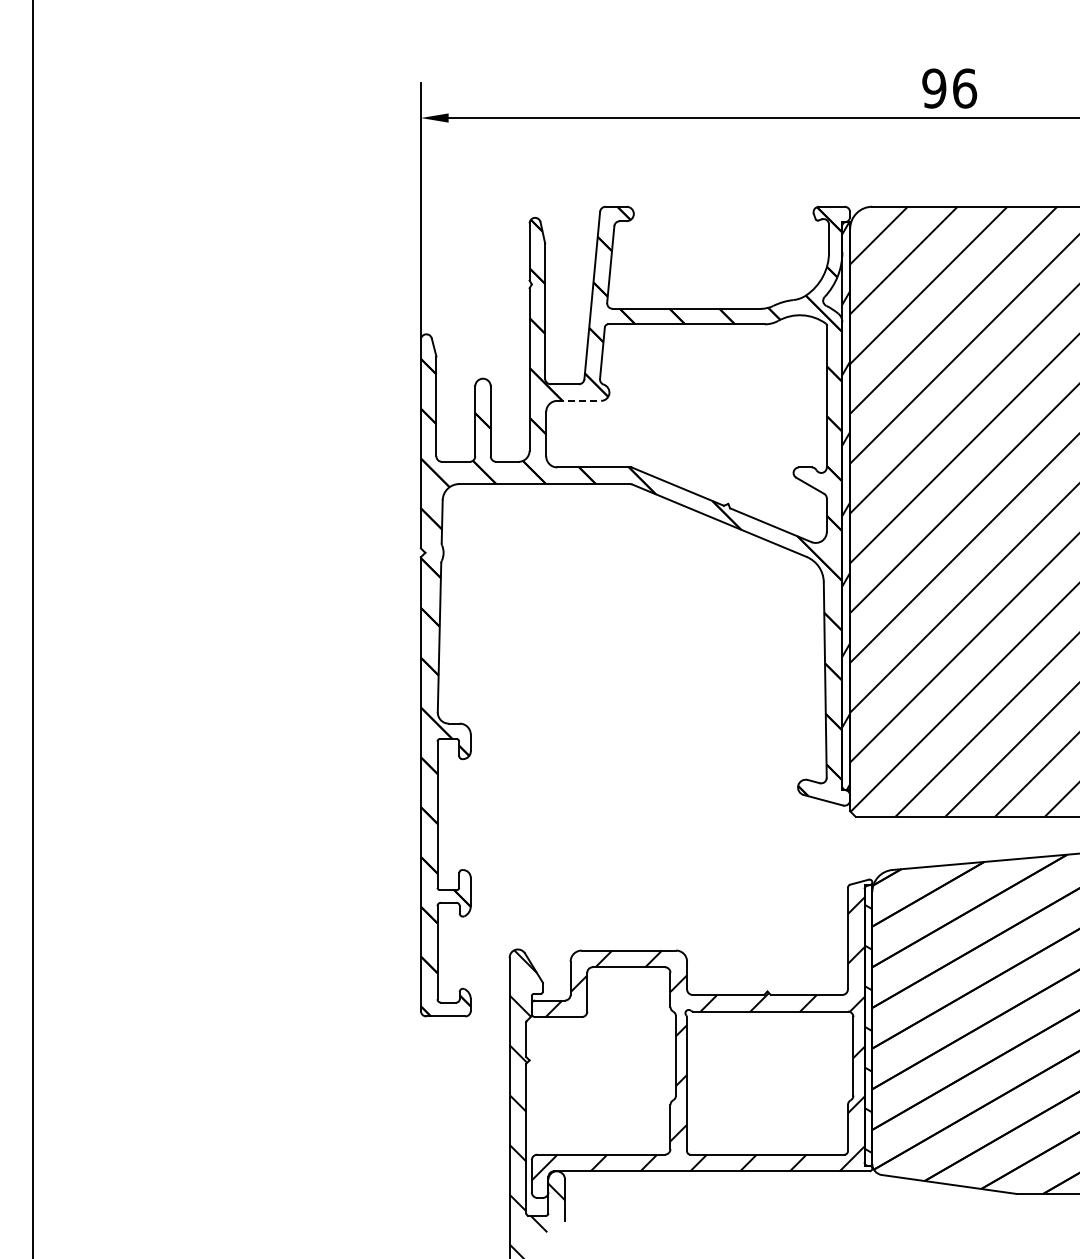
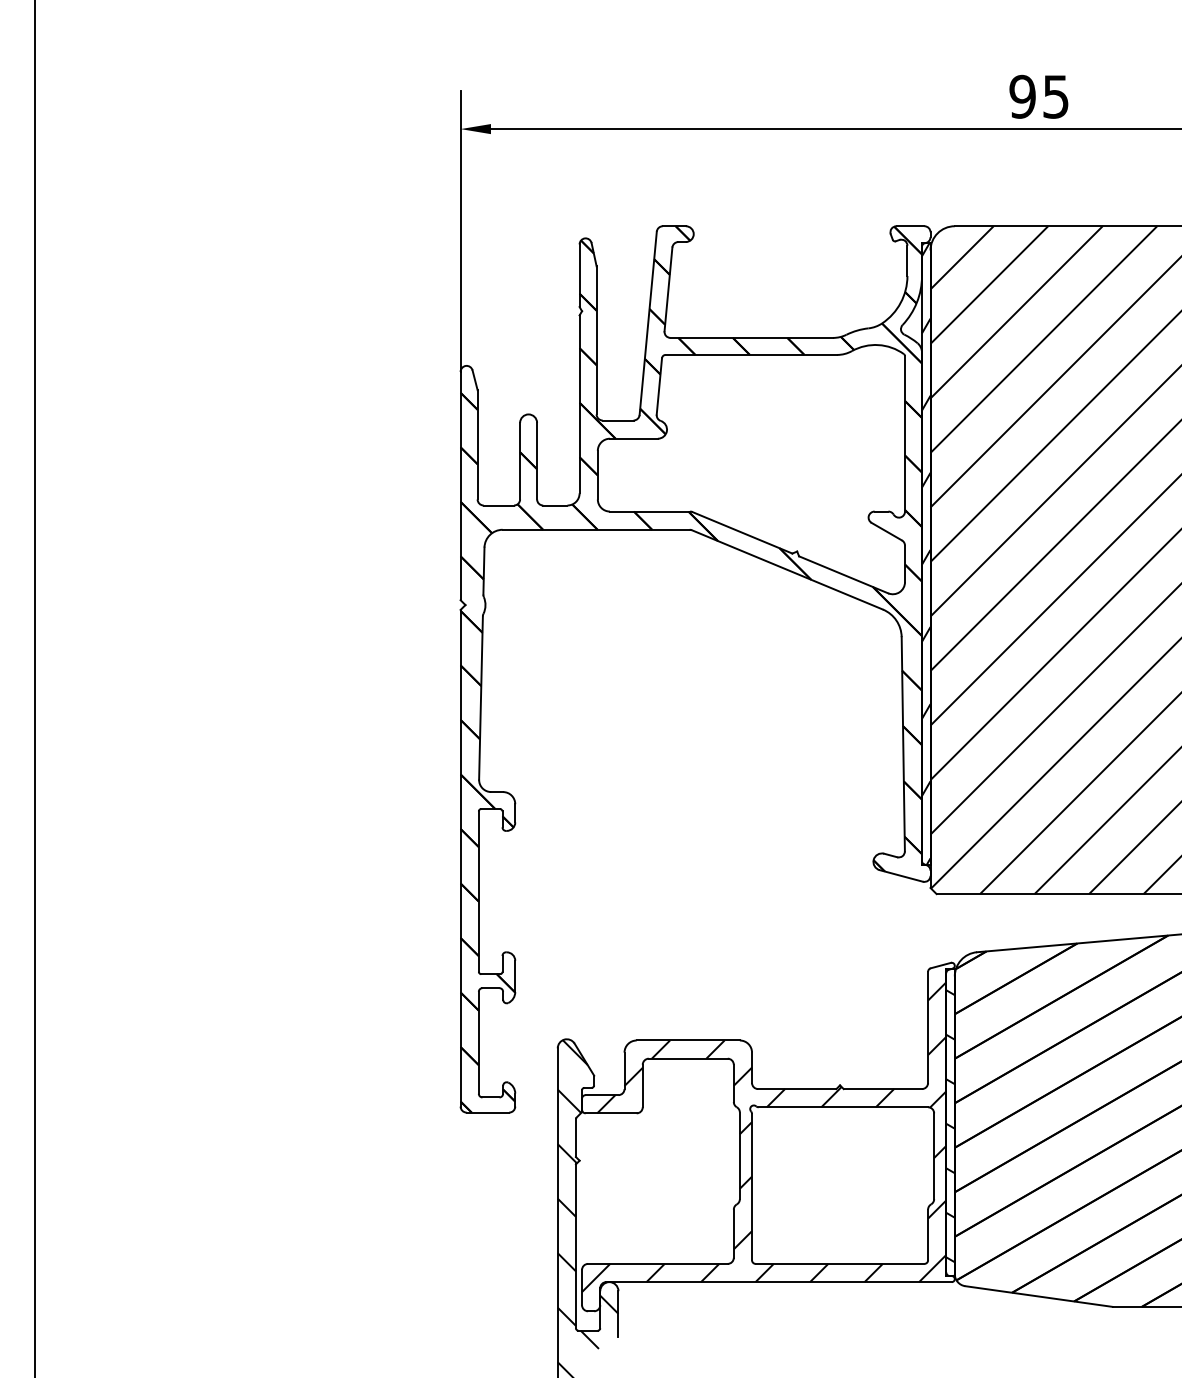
text: (965, 88) -> (1056, 96), 96 -> 95
line: (579, 400) -> (634, 438), dashed -> solid

